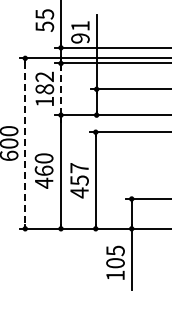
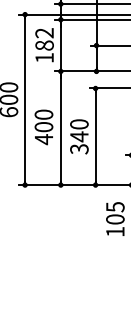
line: (61, 89) -> (61, 45), dashed -> solid
line: (25, 143) -> (25, 99), dashed -> solid
text: (43, 170) -> (43, 126), 460 -> 400
text: (79, 180) -> (79, 136), 457 -> 340

